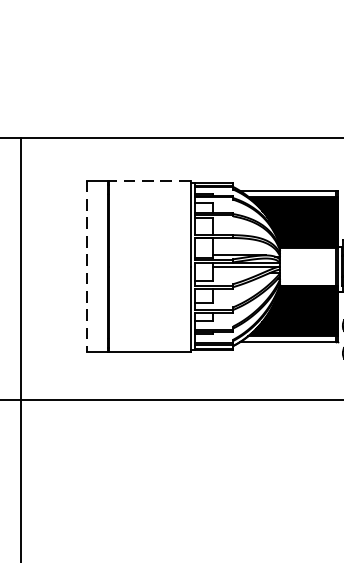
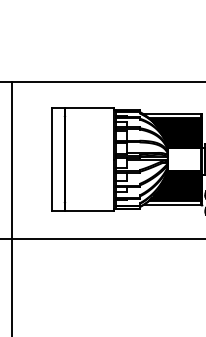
line: (149, 181) -> (89, 108), dashed -> solid
line: (87, 268) -> (52, 160), dashed -> solid

